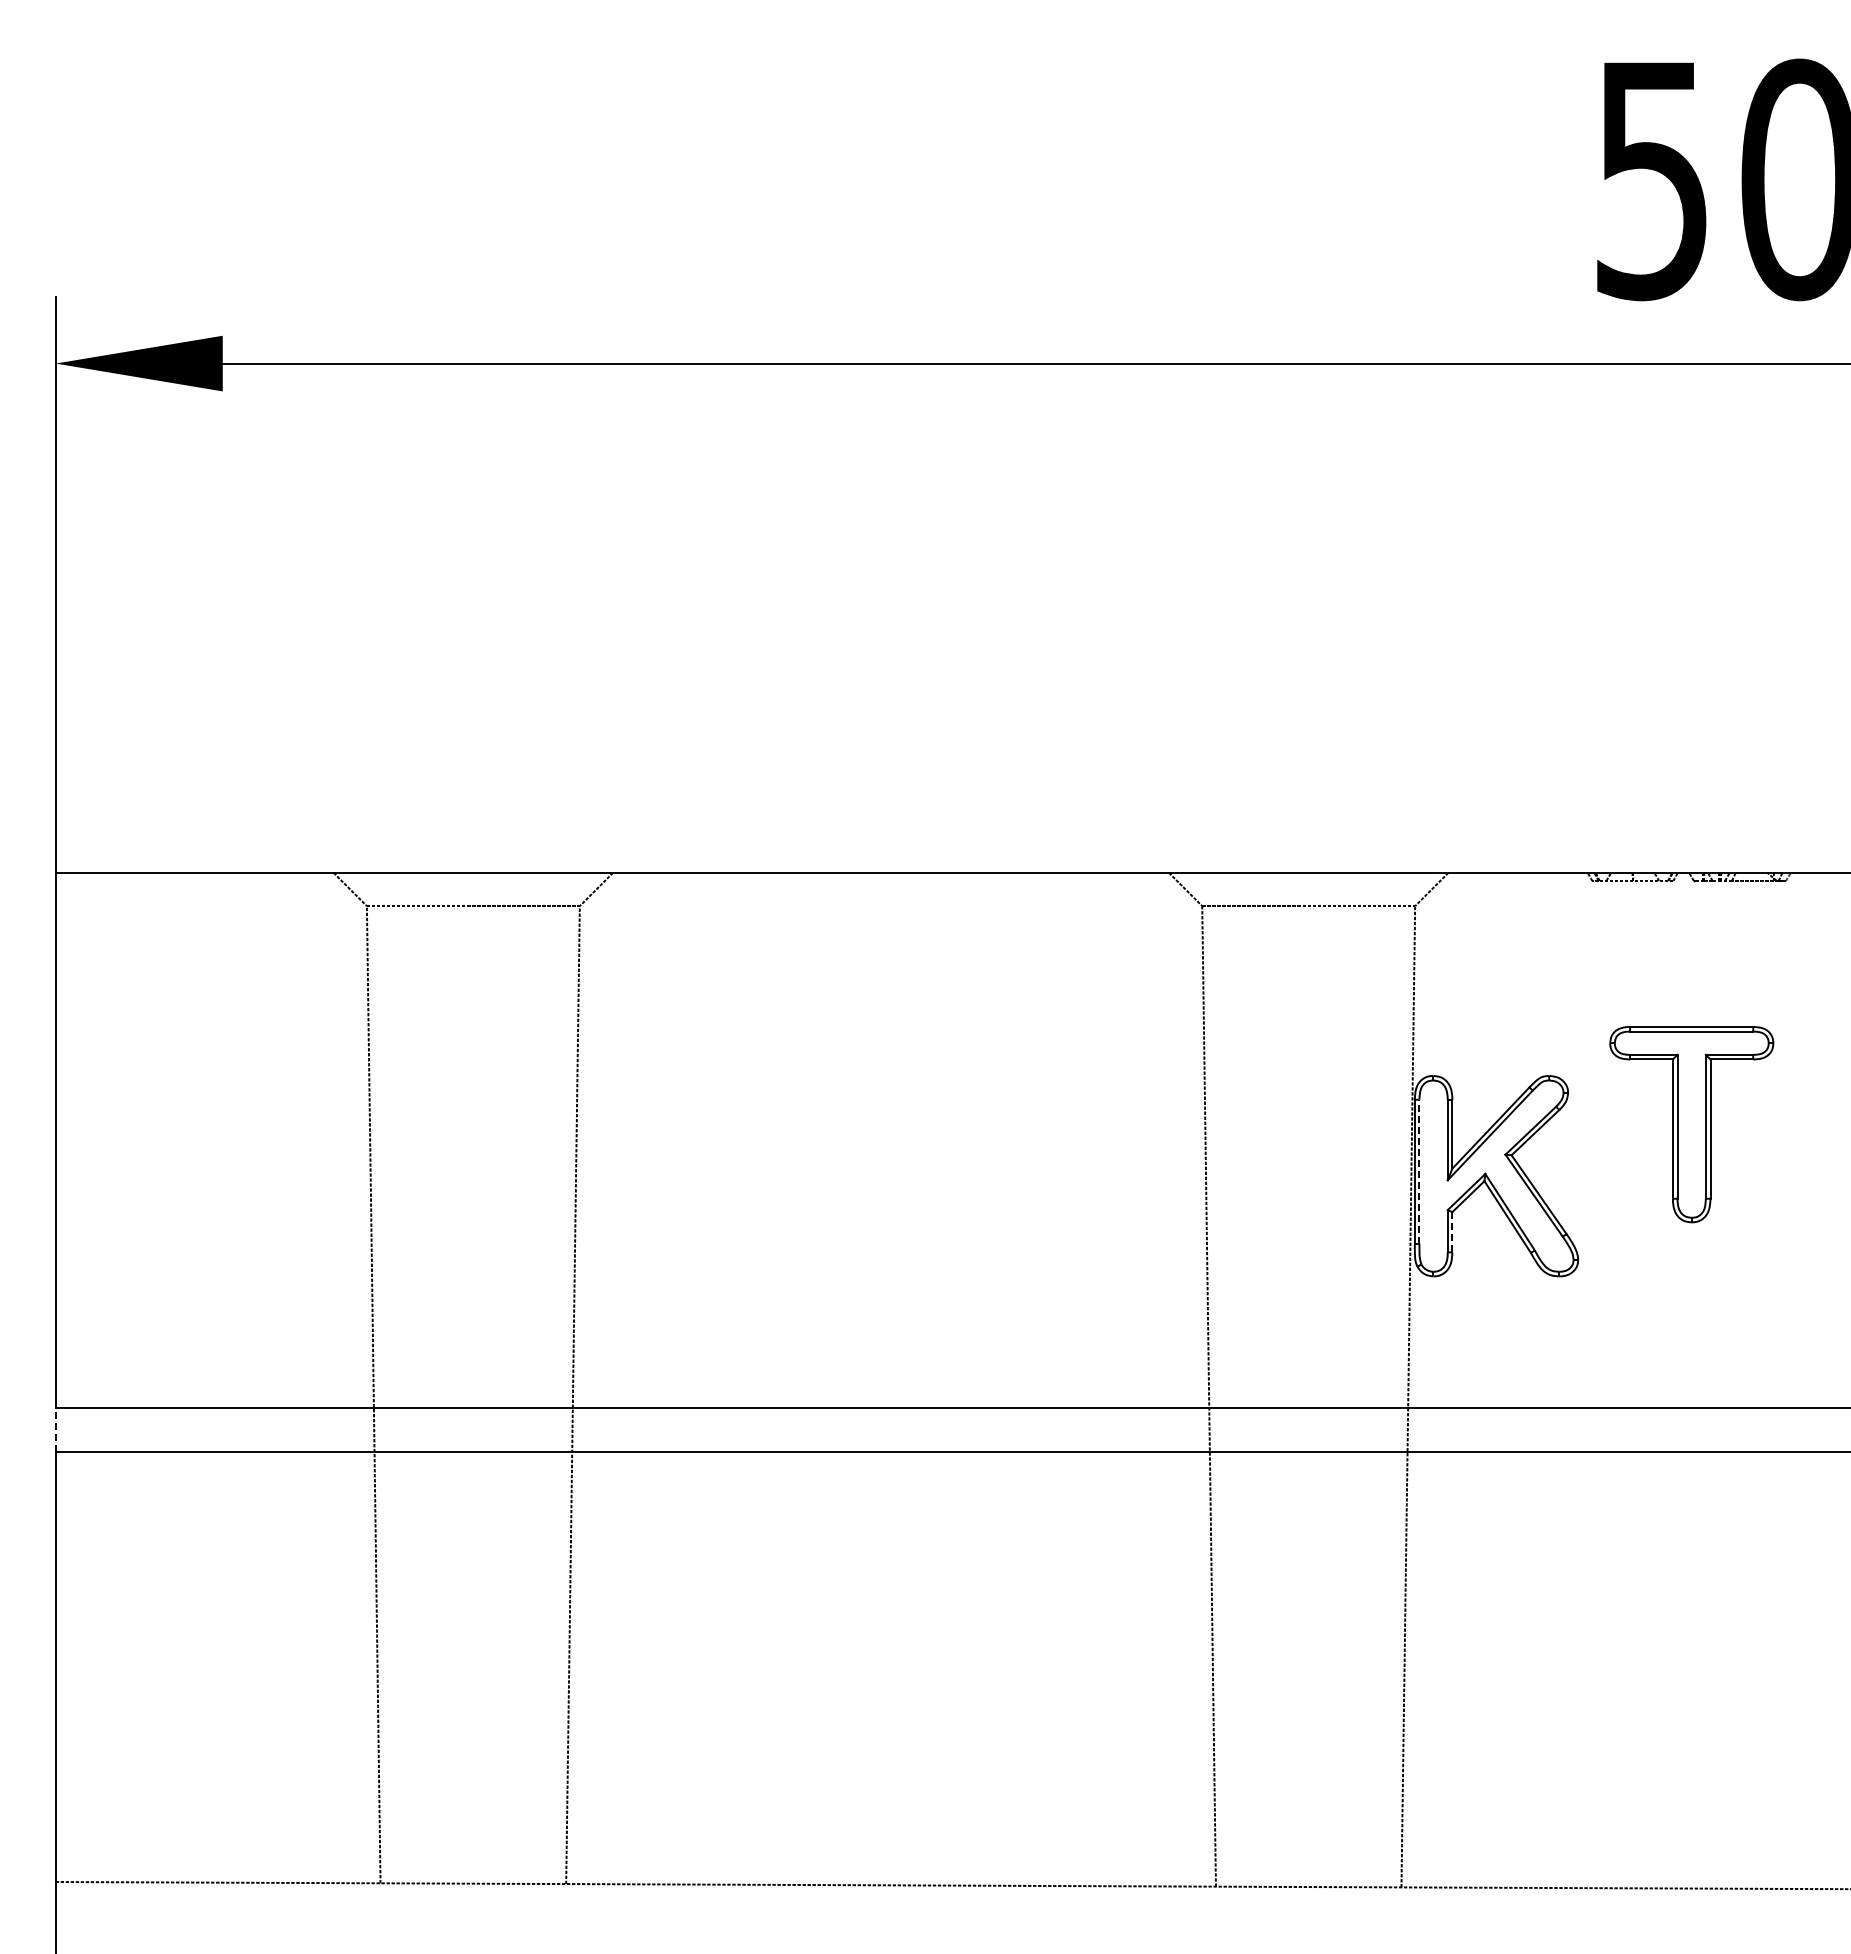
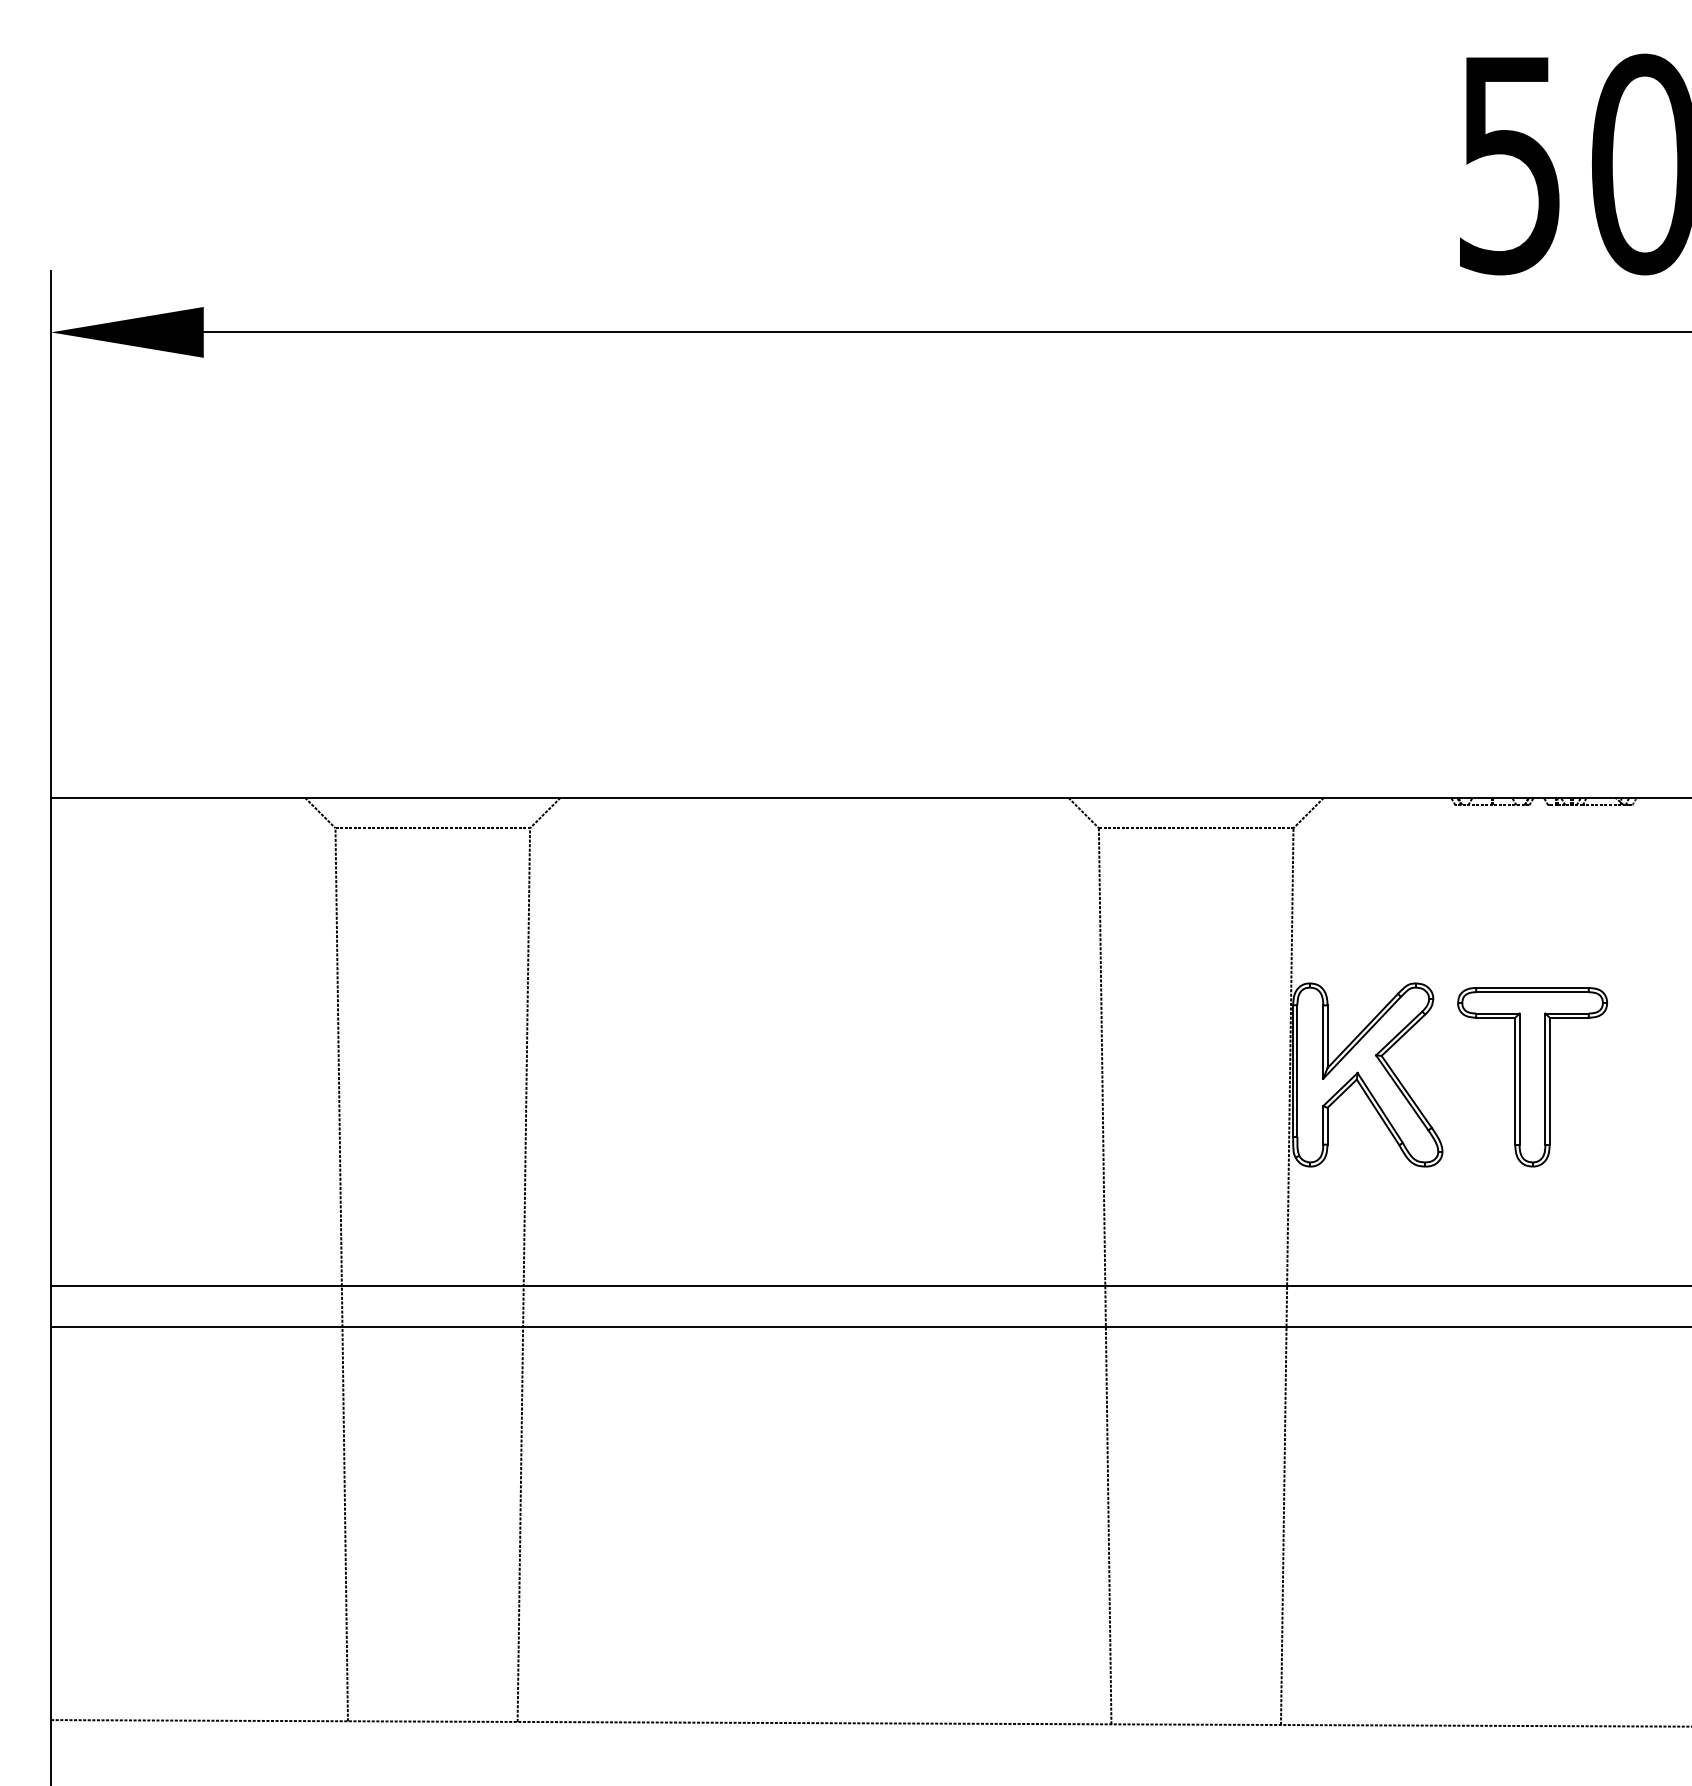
part: (1691, 1124) -> (1532, 1077), moved
line: (1419, 1171) -> (1297, 1070), dashed -> solid
line: (1452, 1232) -> (1327, 1126), dashed -> solid
line: (55, 1429) -> (50, 1306), dashed -> solid

